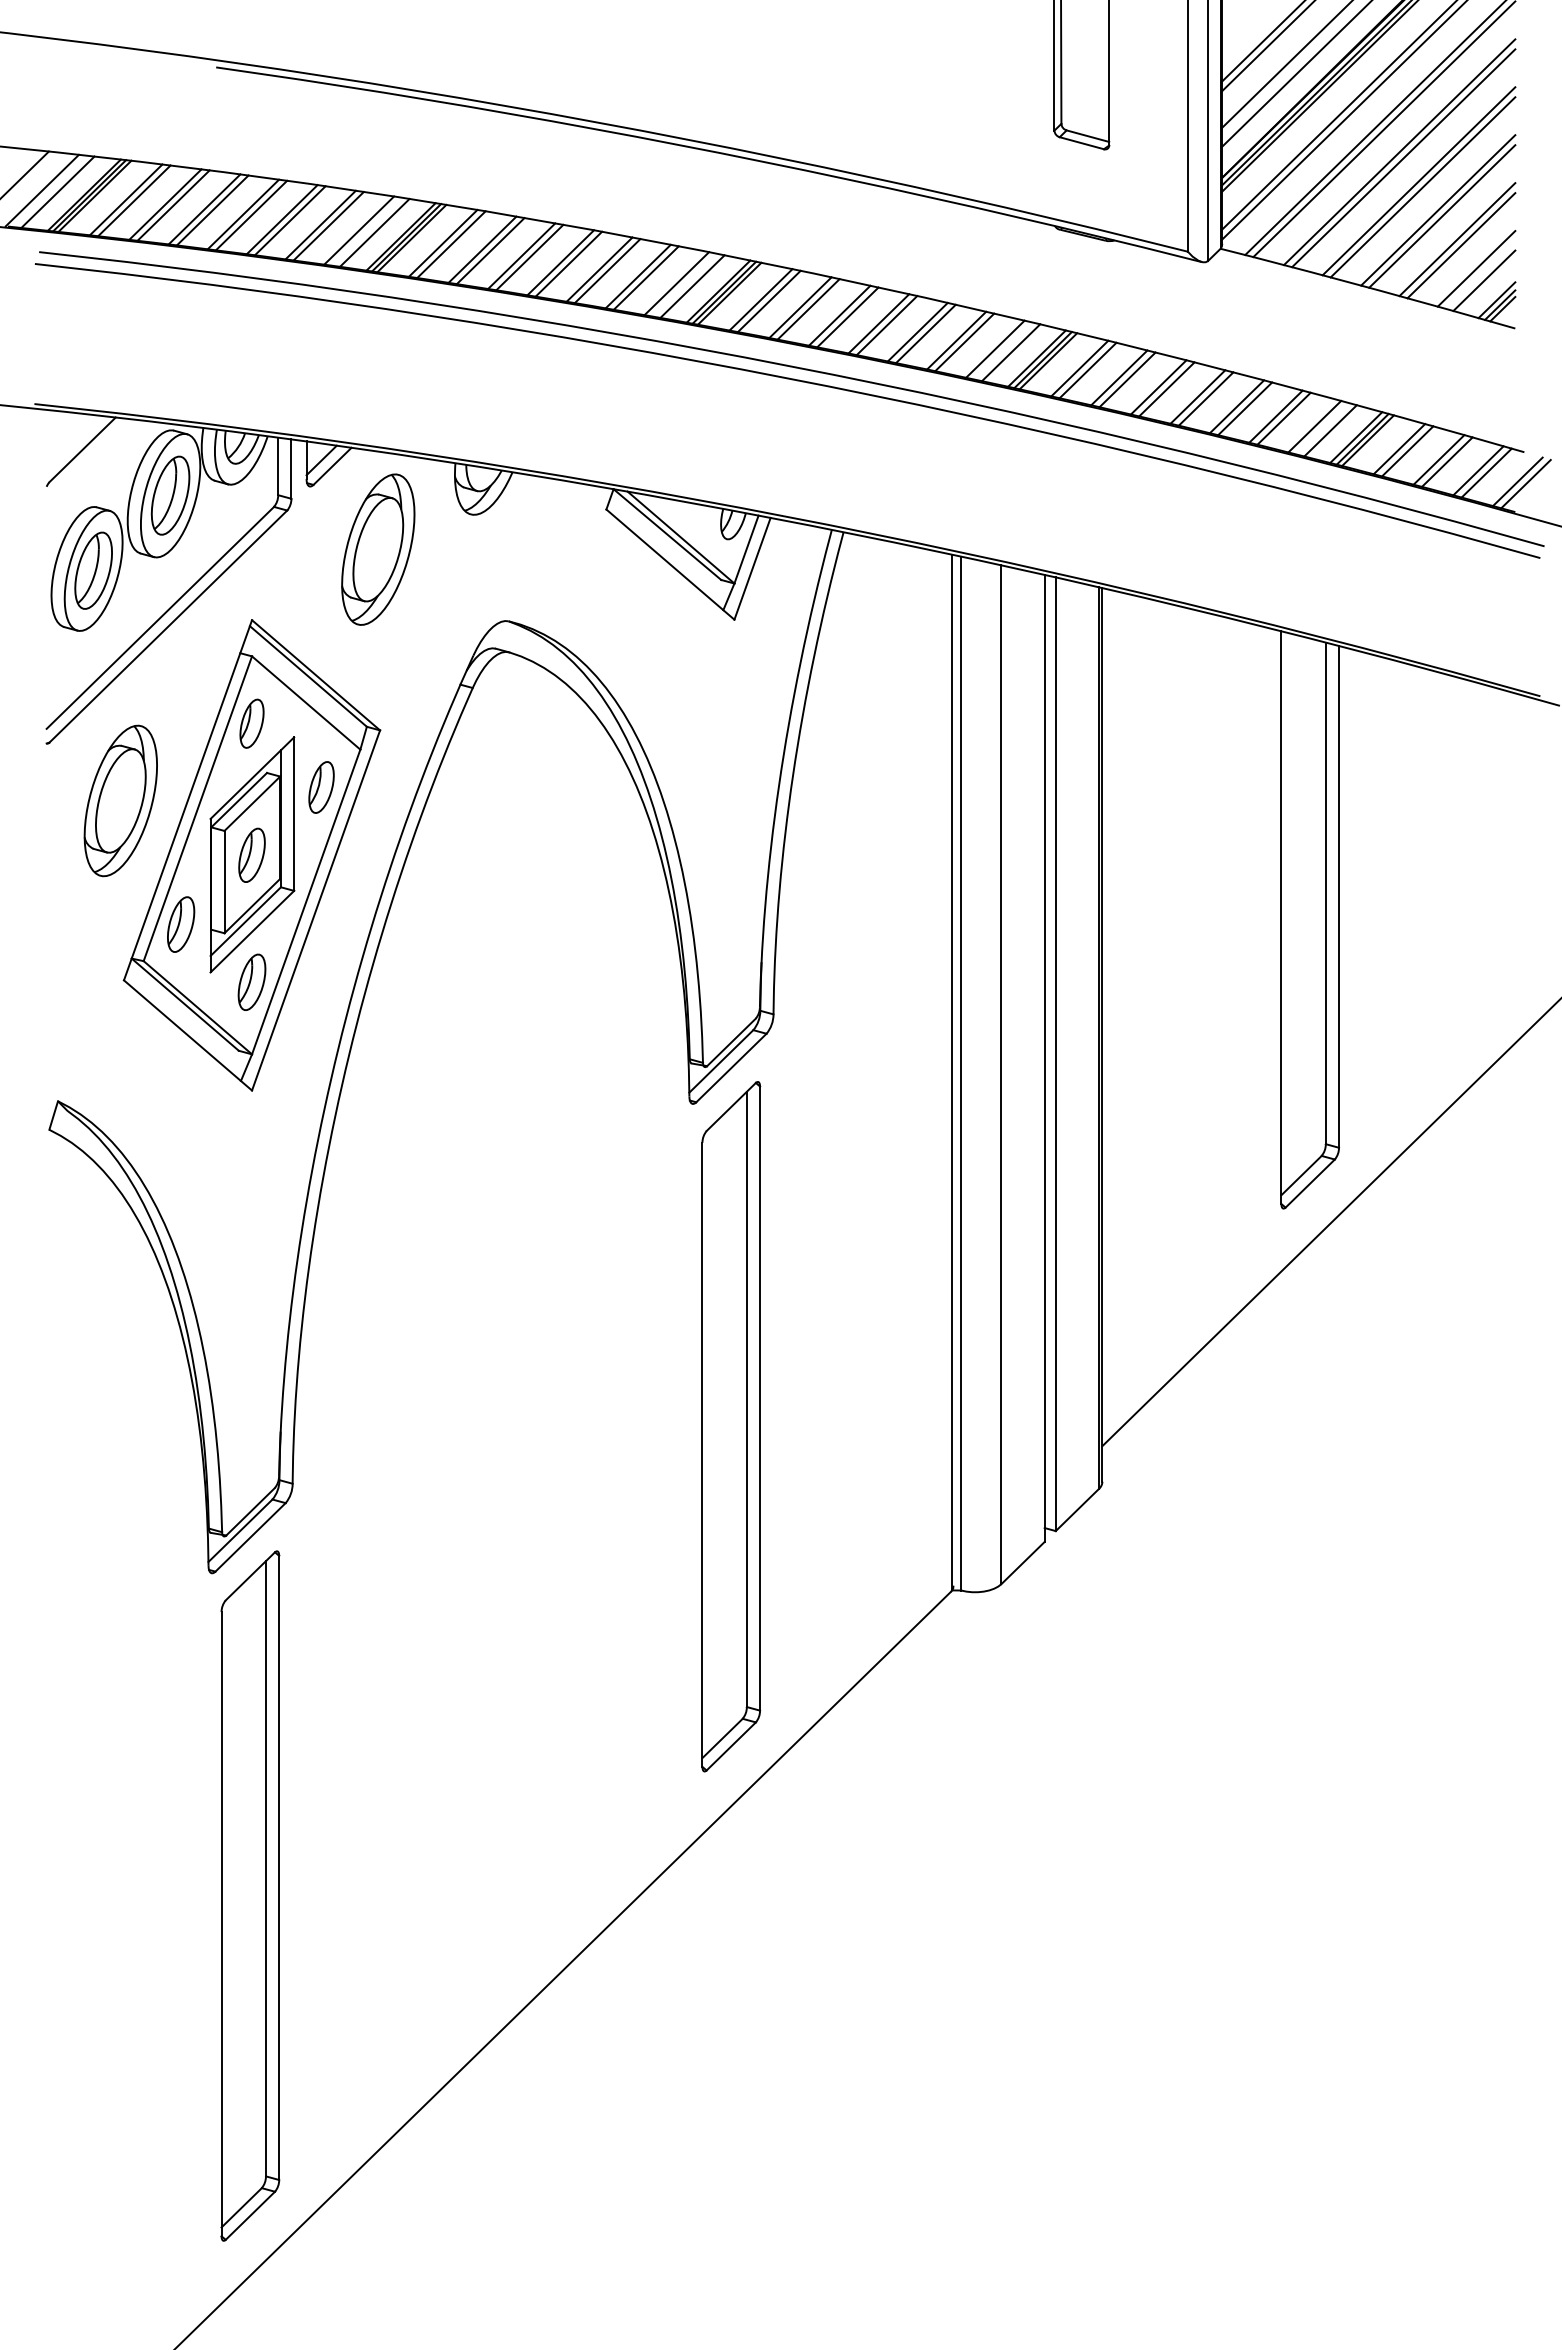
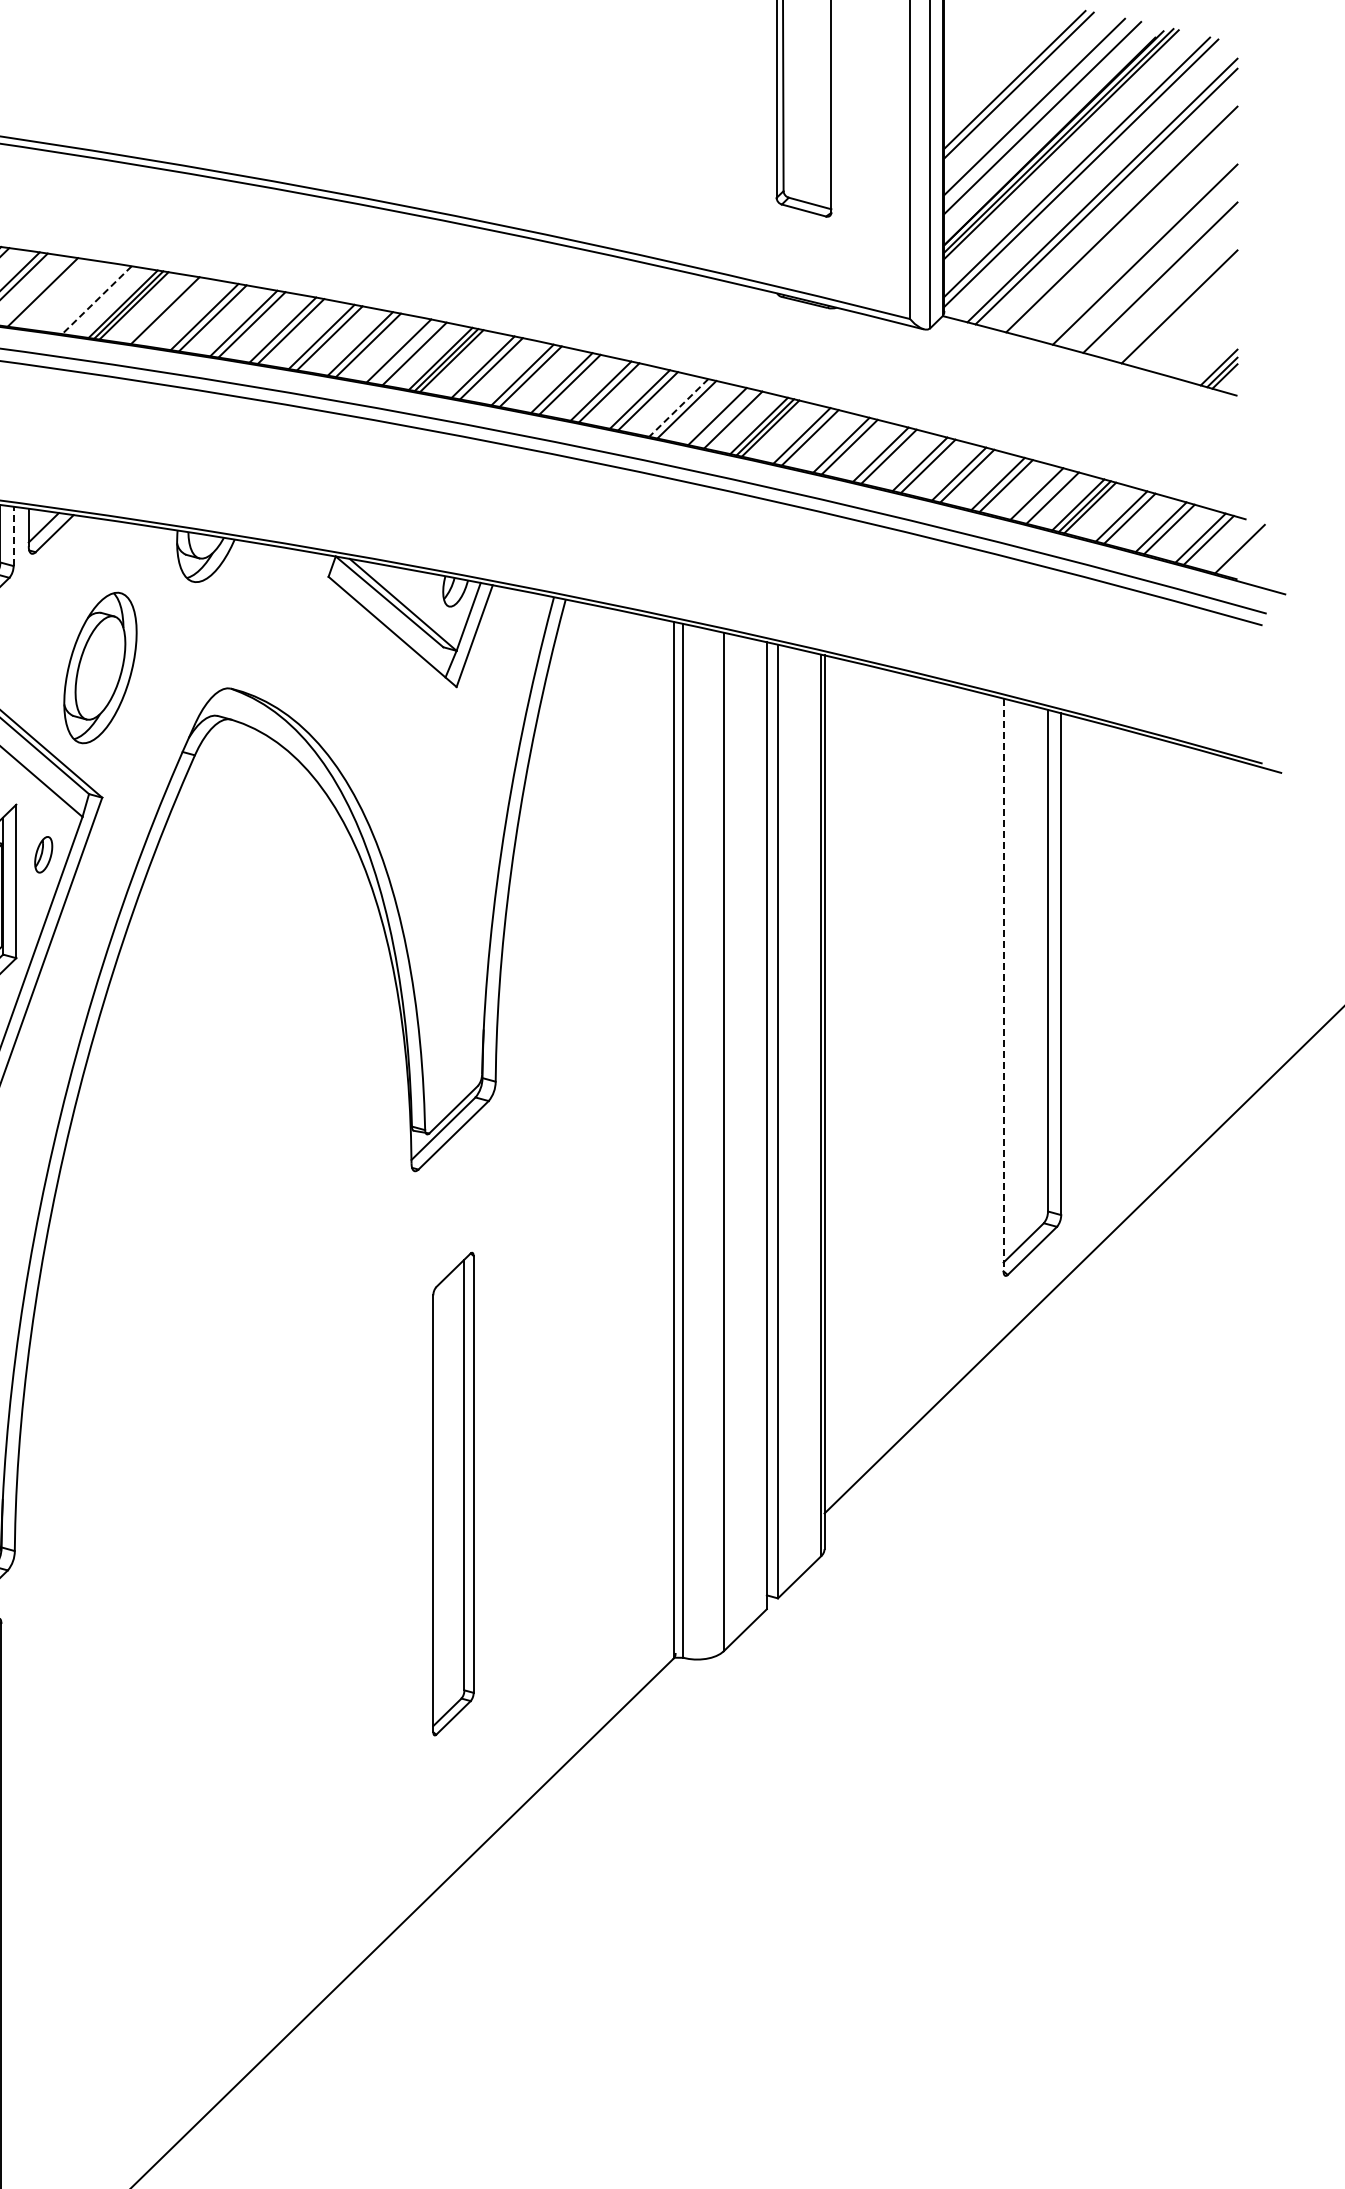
line: (1403, 158) -> (1125, 225), removed
line: (1418, 181) -> (1140, 248), removed
line: (1442, 216) -> (1164, 283), removed
line: (328, 225) -> (50, 292), removed
line: (359, 230) -> (81, 297), removed
line: (374, 232) -> (96, 299), solid -> dashed
line: (451, 244) -> (173, 311), removed
line: (1461, 245) -> (1183, 312), removed
line: (1476, 268) -> (1198, 335), removed
line: (1484, 280) -> (1206, 347), removed
line: (956, 340) -> (678, 407), solid -> dashed
line: (291, 469) -> (13, 536), solid -> dashed
line: (1525, 483) -> (1247, 550), removed
part: (378, 549) -> (100, 667), moved
part: (321, 787) -> (43, 854), size x0.7
line: (1281, 918) -> (1003, 985), solid -> dashed
part: (731, 1426) -> (453, 1493), size x0.7

